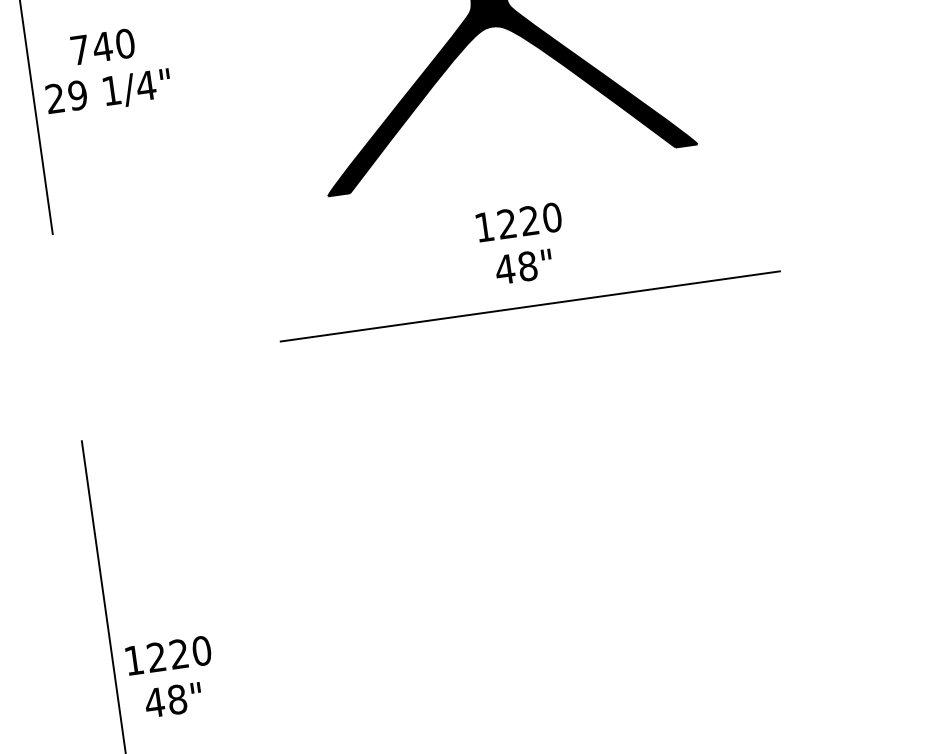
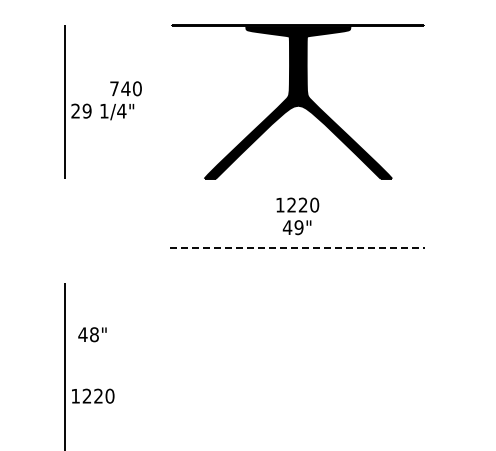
text: (101, 46) -> (125, 88), moved
text: (526, 266) -> (298, 227), 48" -> 49"
line: (532, 305) -> (298, 247), solid -> dashed
text: (173, 699) -> (92, 334), moved

